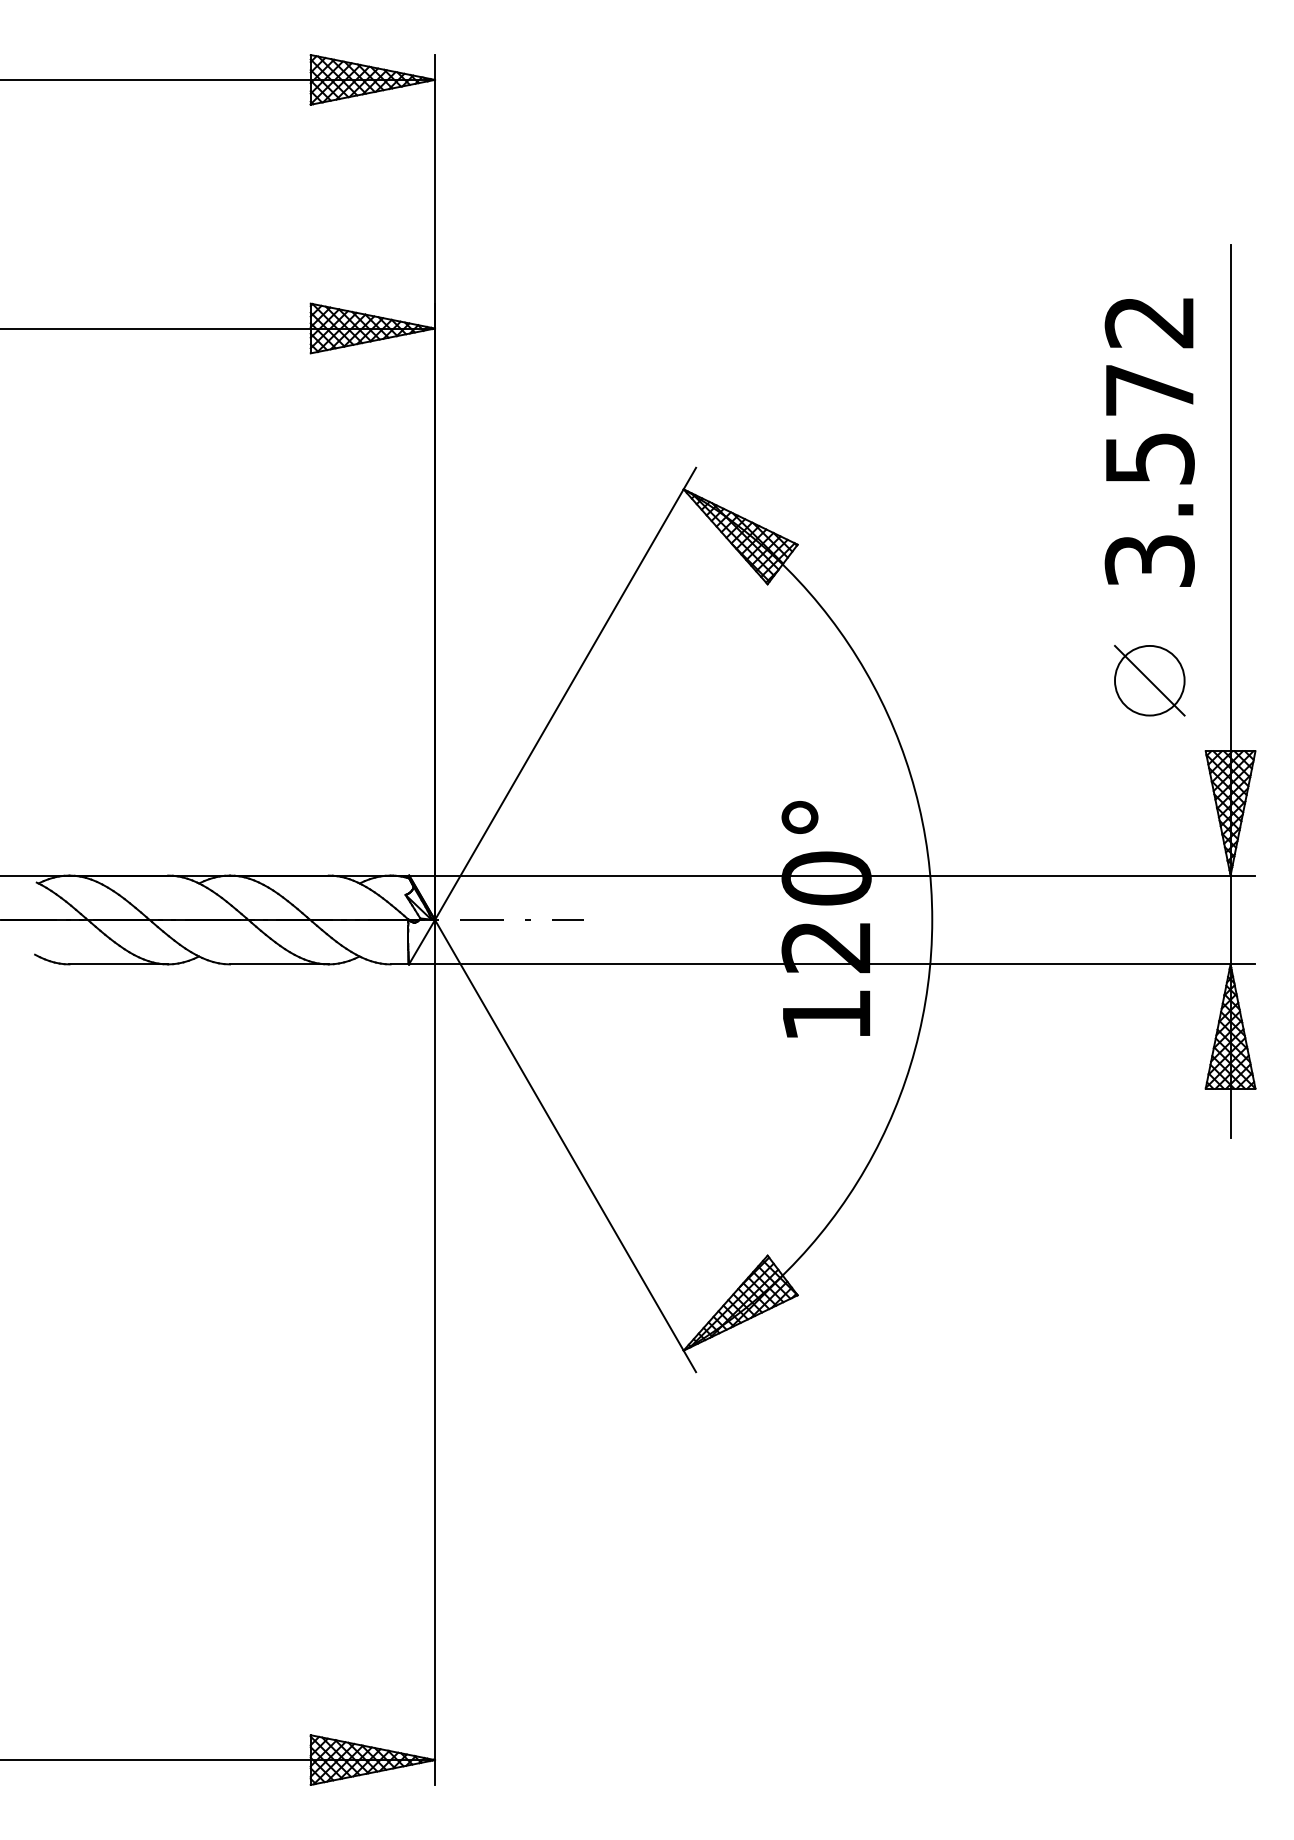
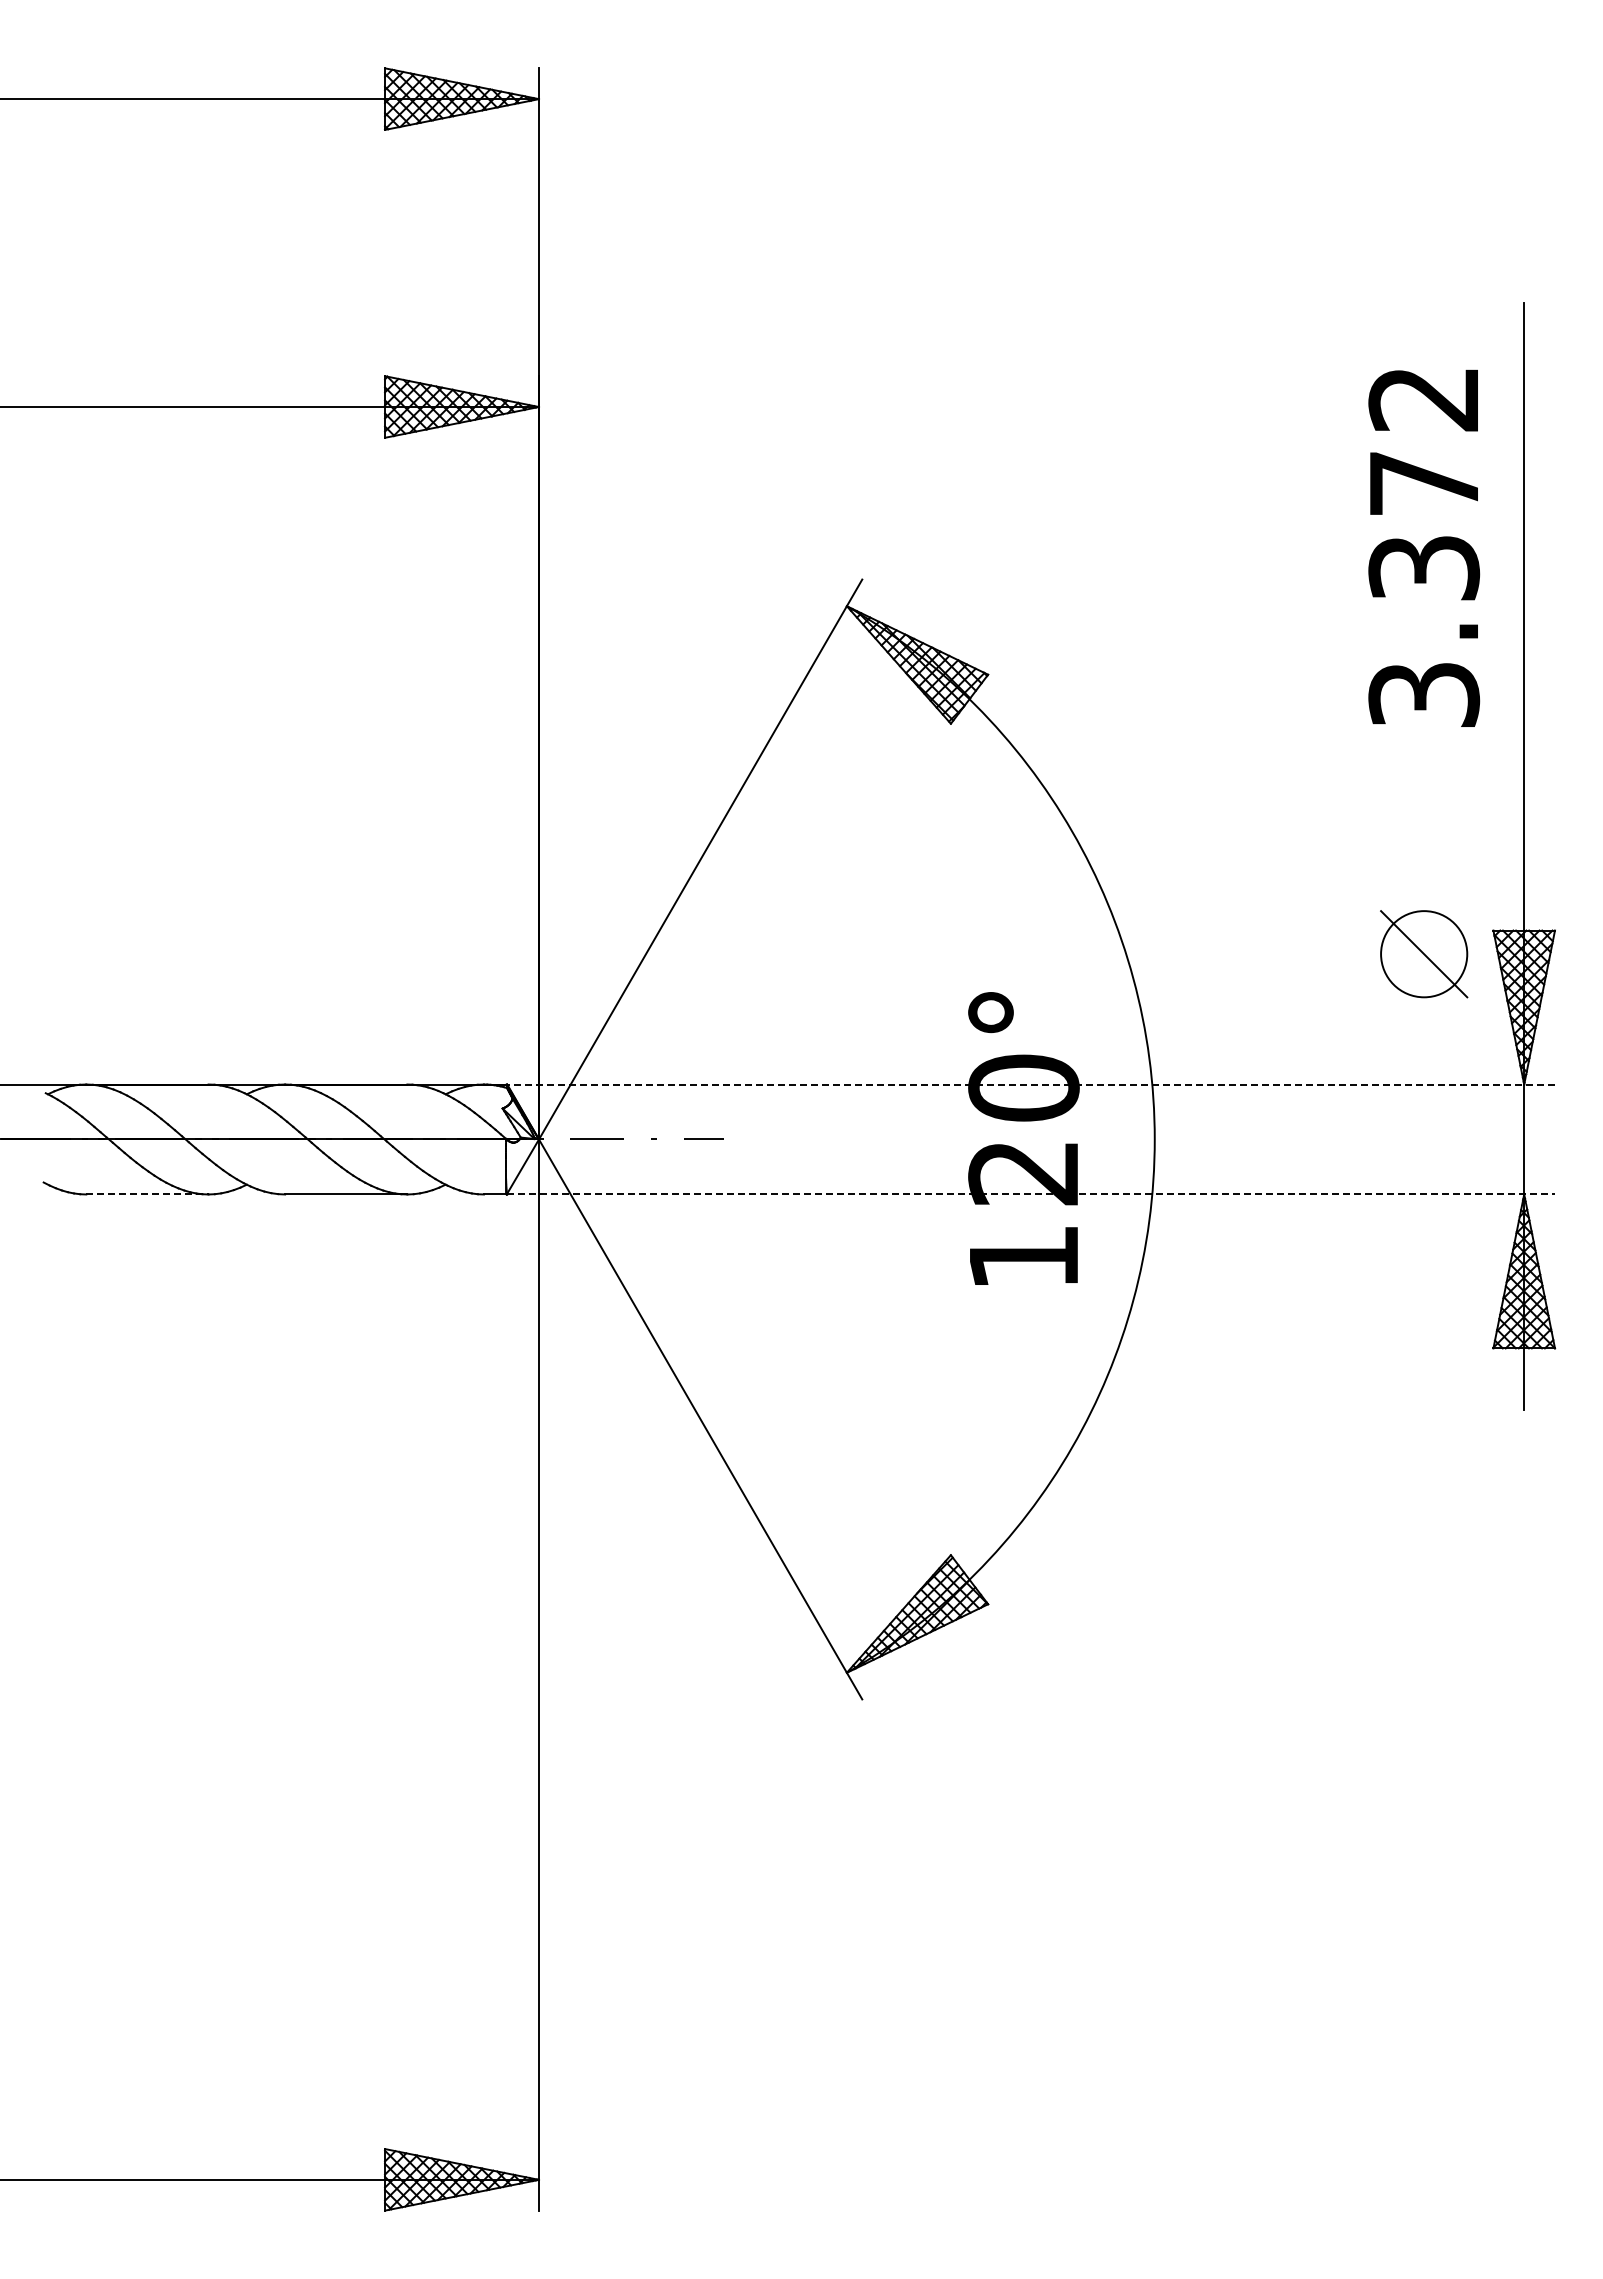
text: (1149, 458) -> (1423, 568), 3.572 -> 3.372
part: (1150, 680) -> (1424, 954), moved
line: (832, 875) -> (1031, 1084), solid -> dashed
line: (118, 964) -> (147, 1194), solid -> dashed
line: (832, 964) -> (1031, 1194), solid -> dashed

